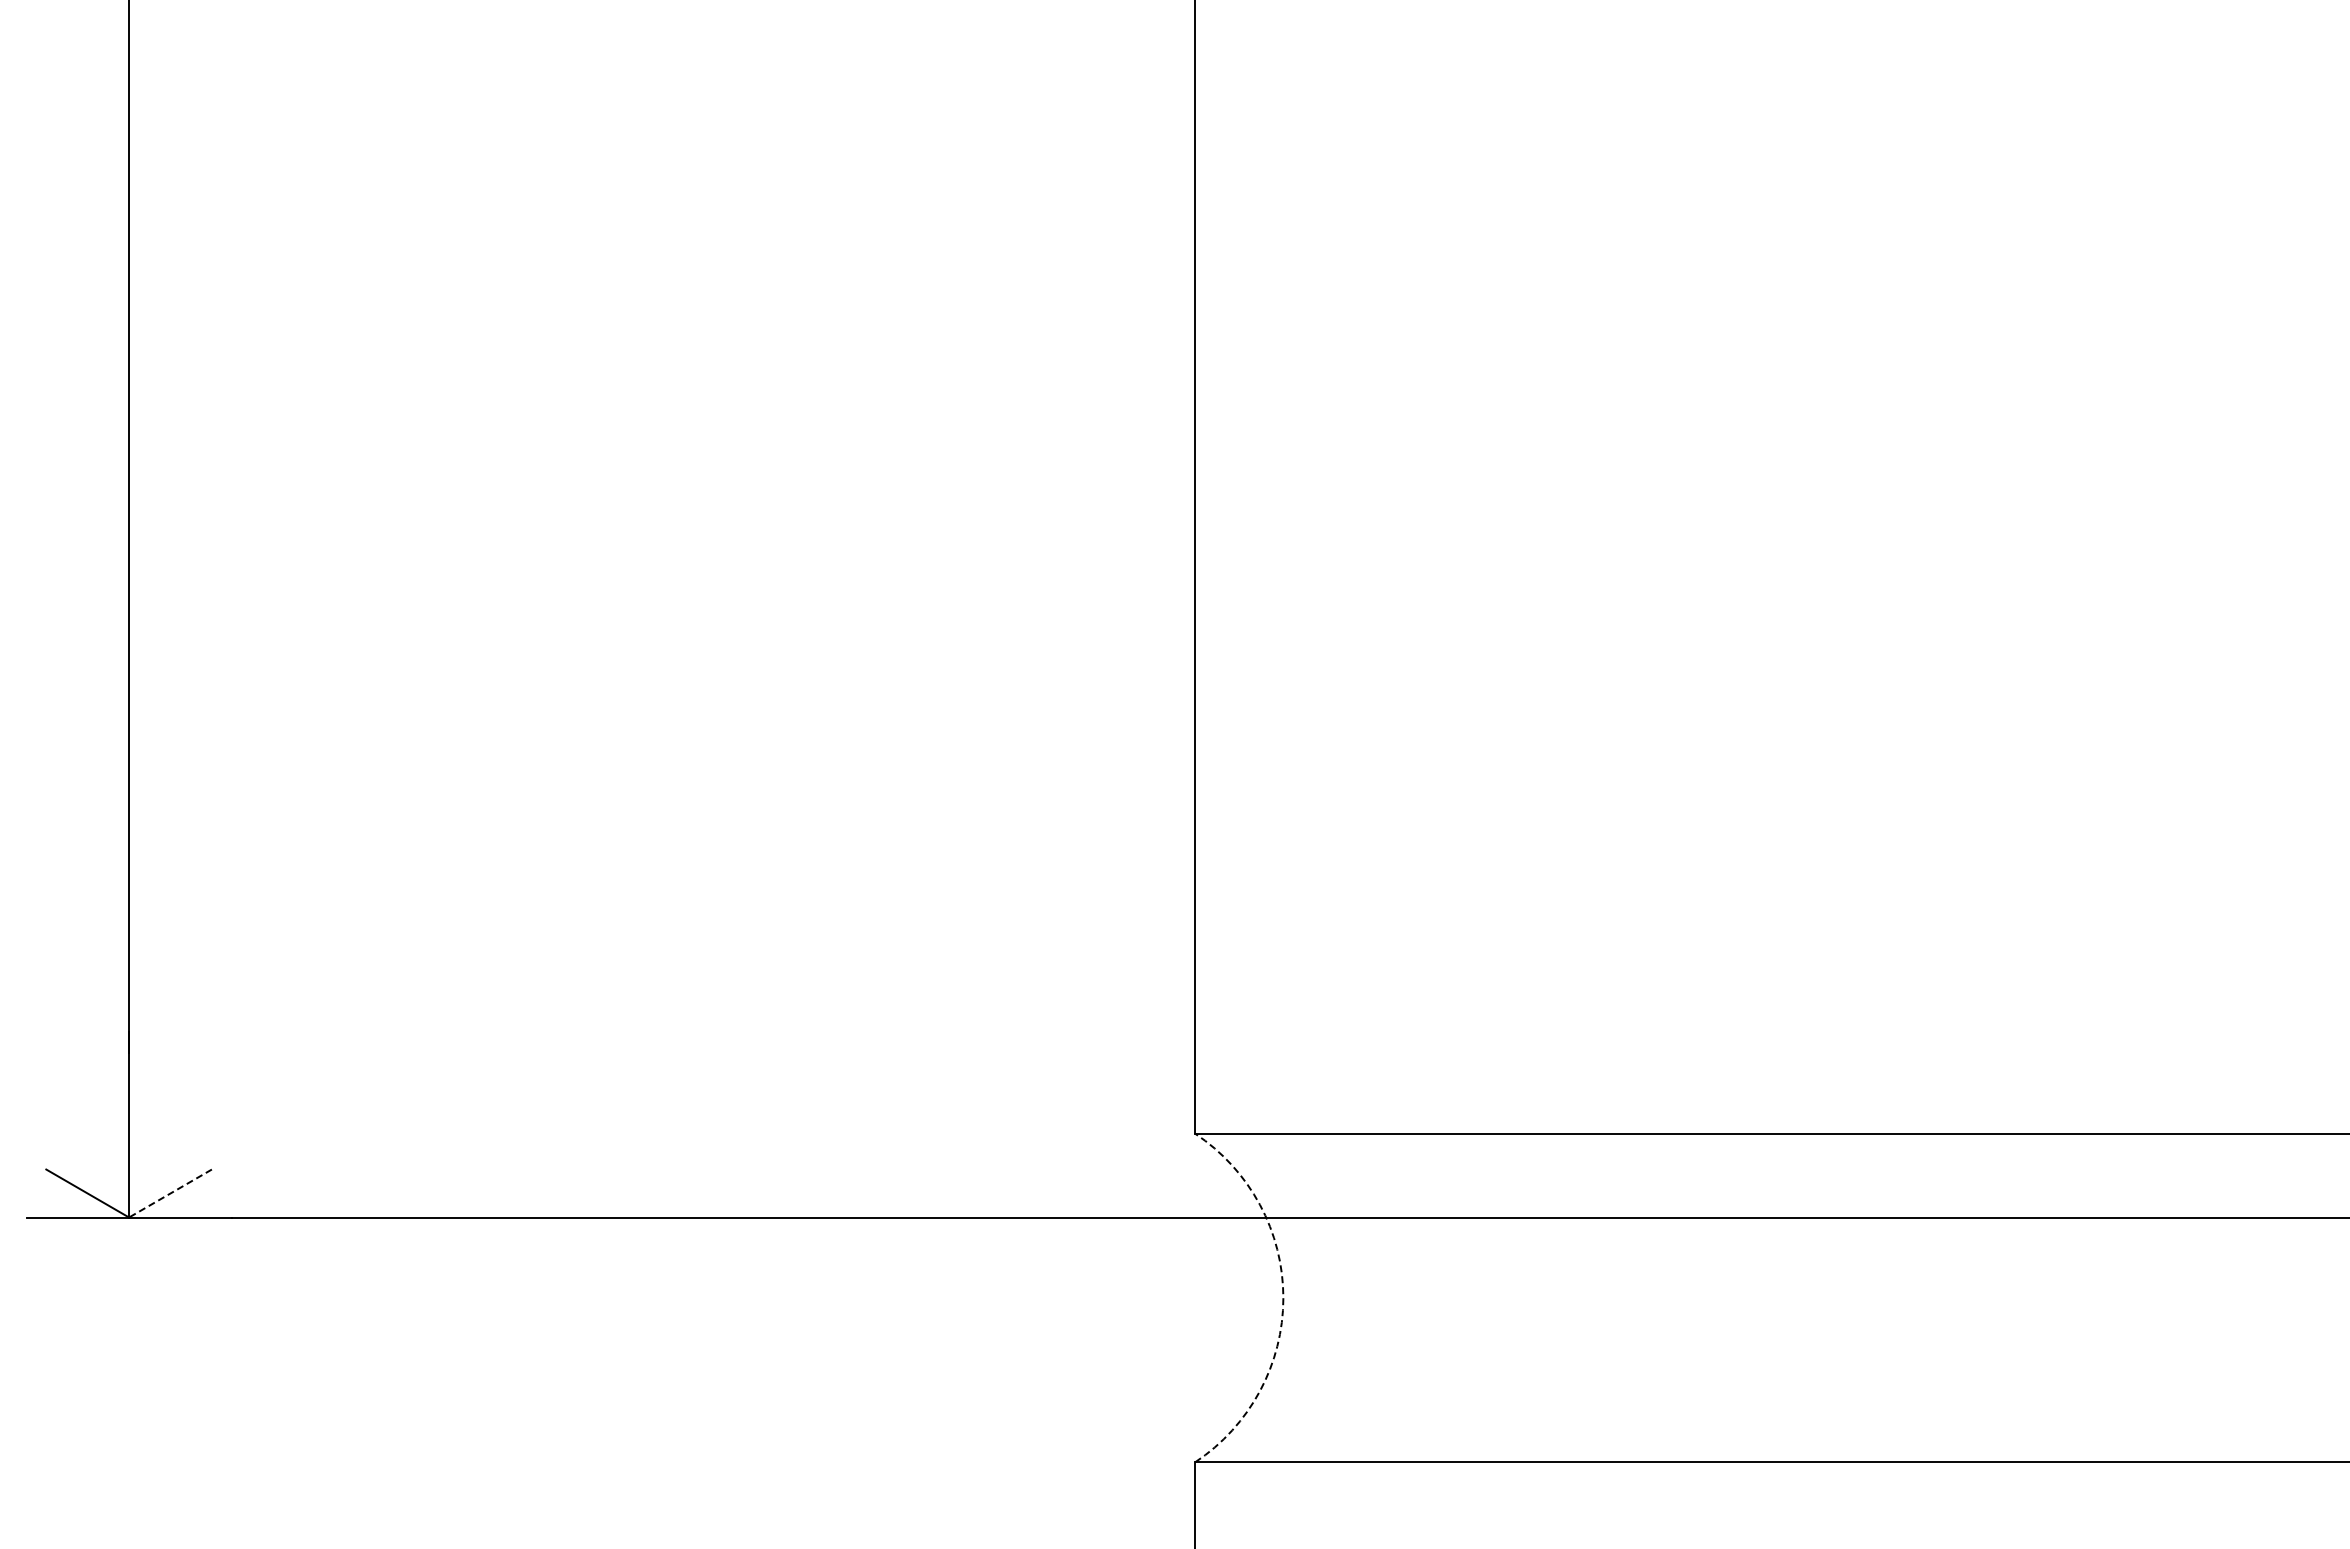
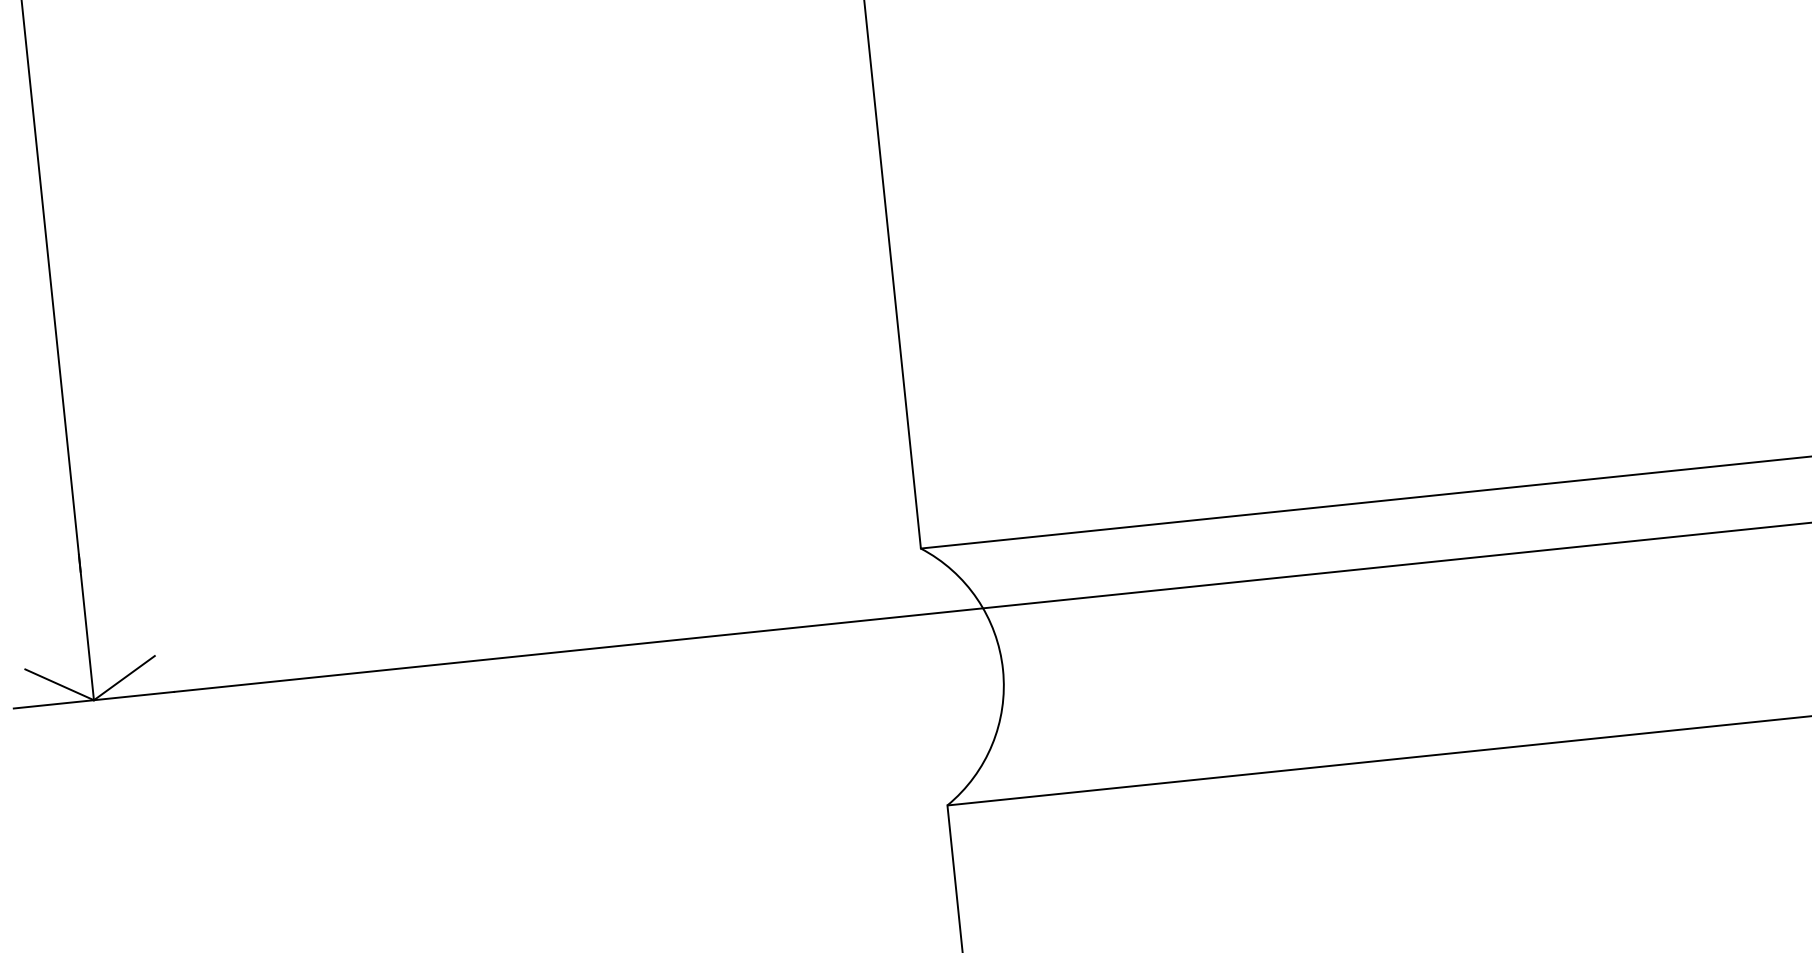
line: (170, 1193) -> (124, 678), dashed -> solid
arc: (1283, 1298) -> (1003, 670), dashed -> solid

